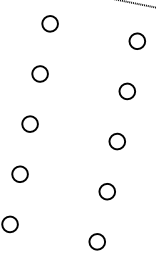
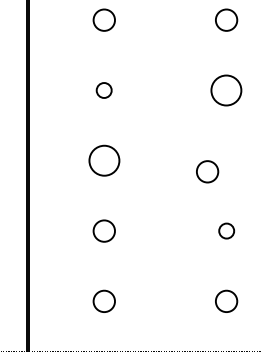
circle: (39, 73) -> (103, 90), size x0.7
circle: (127, 91) -> (226, 90), size x1.4
circle: (29, 123) -> (103, 160), size x1.4
circle: (117, 141) -> (207, 171), moved
circle: (107, 191) -> (226, 230), size x0.7

